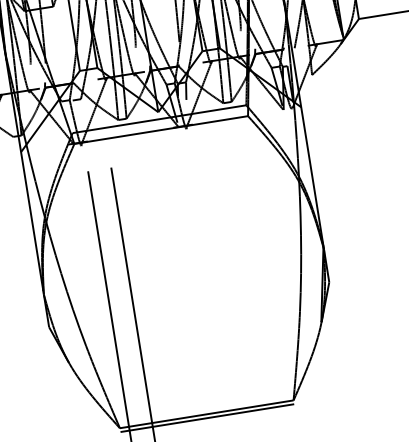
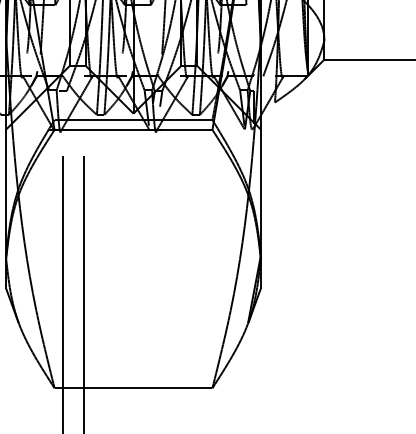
line: (207, 417) -> (133, 391), removed

